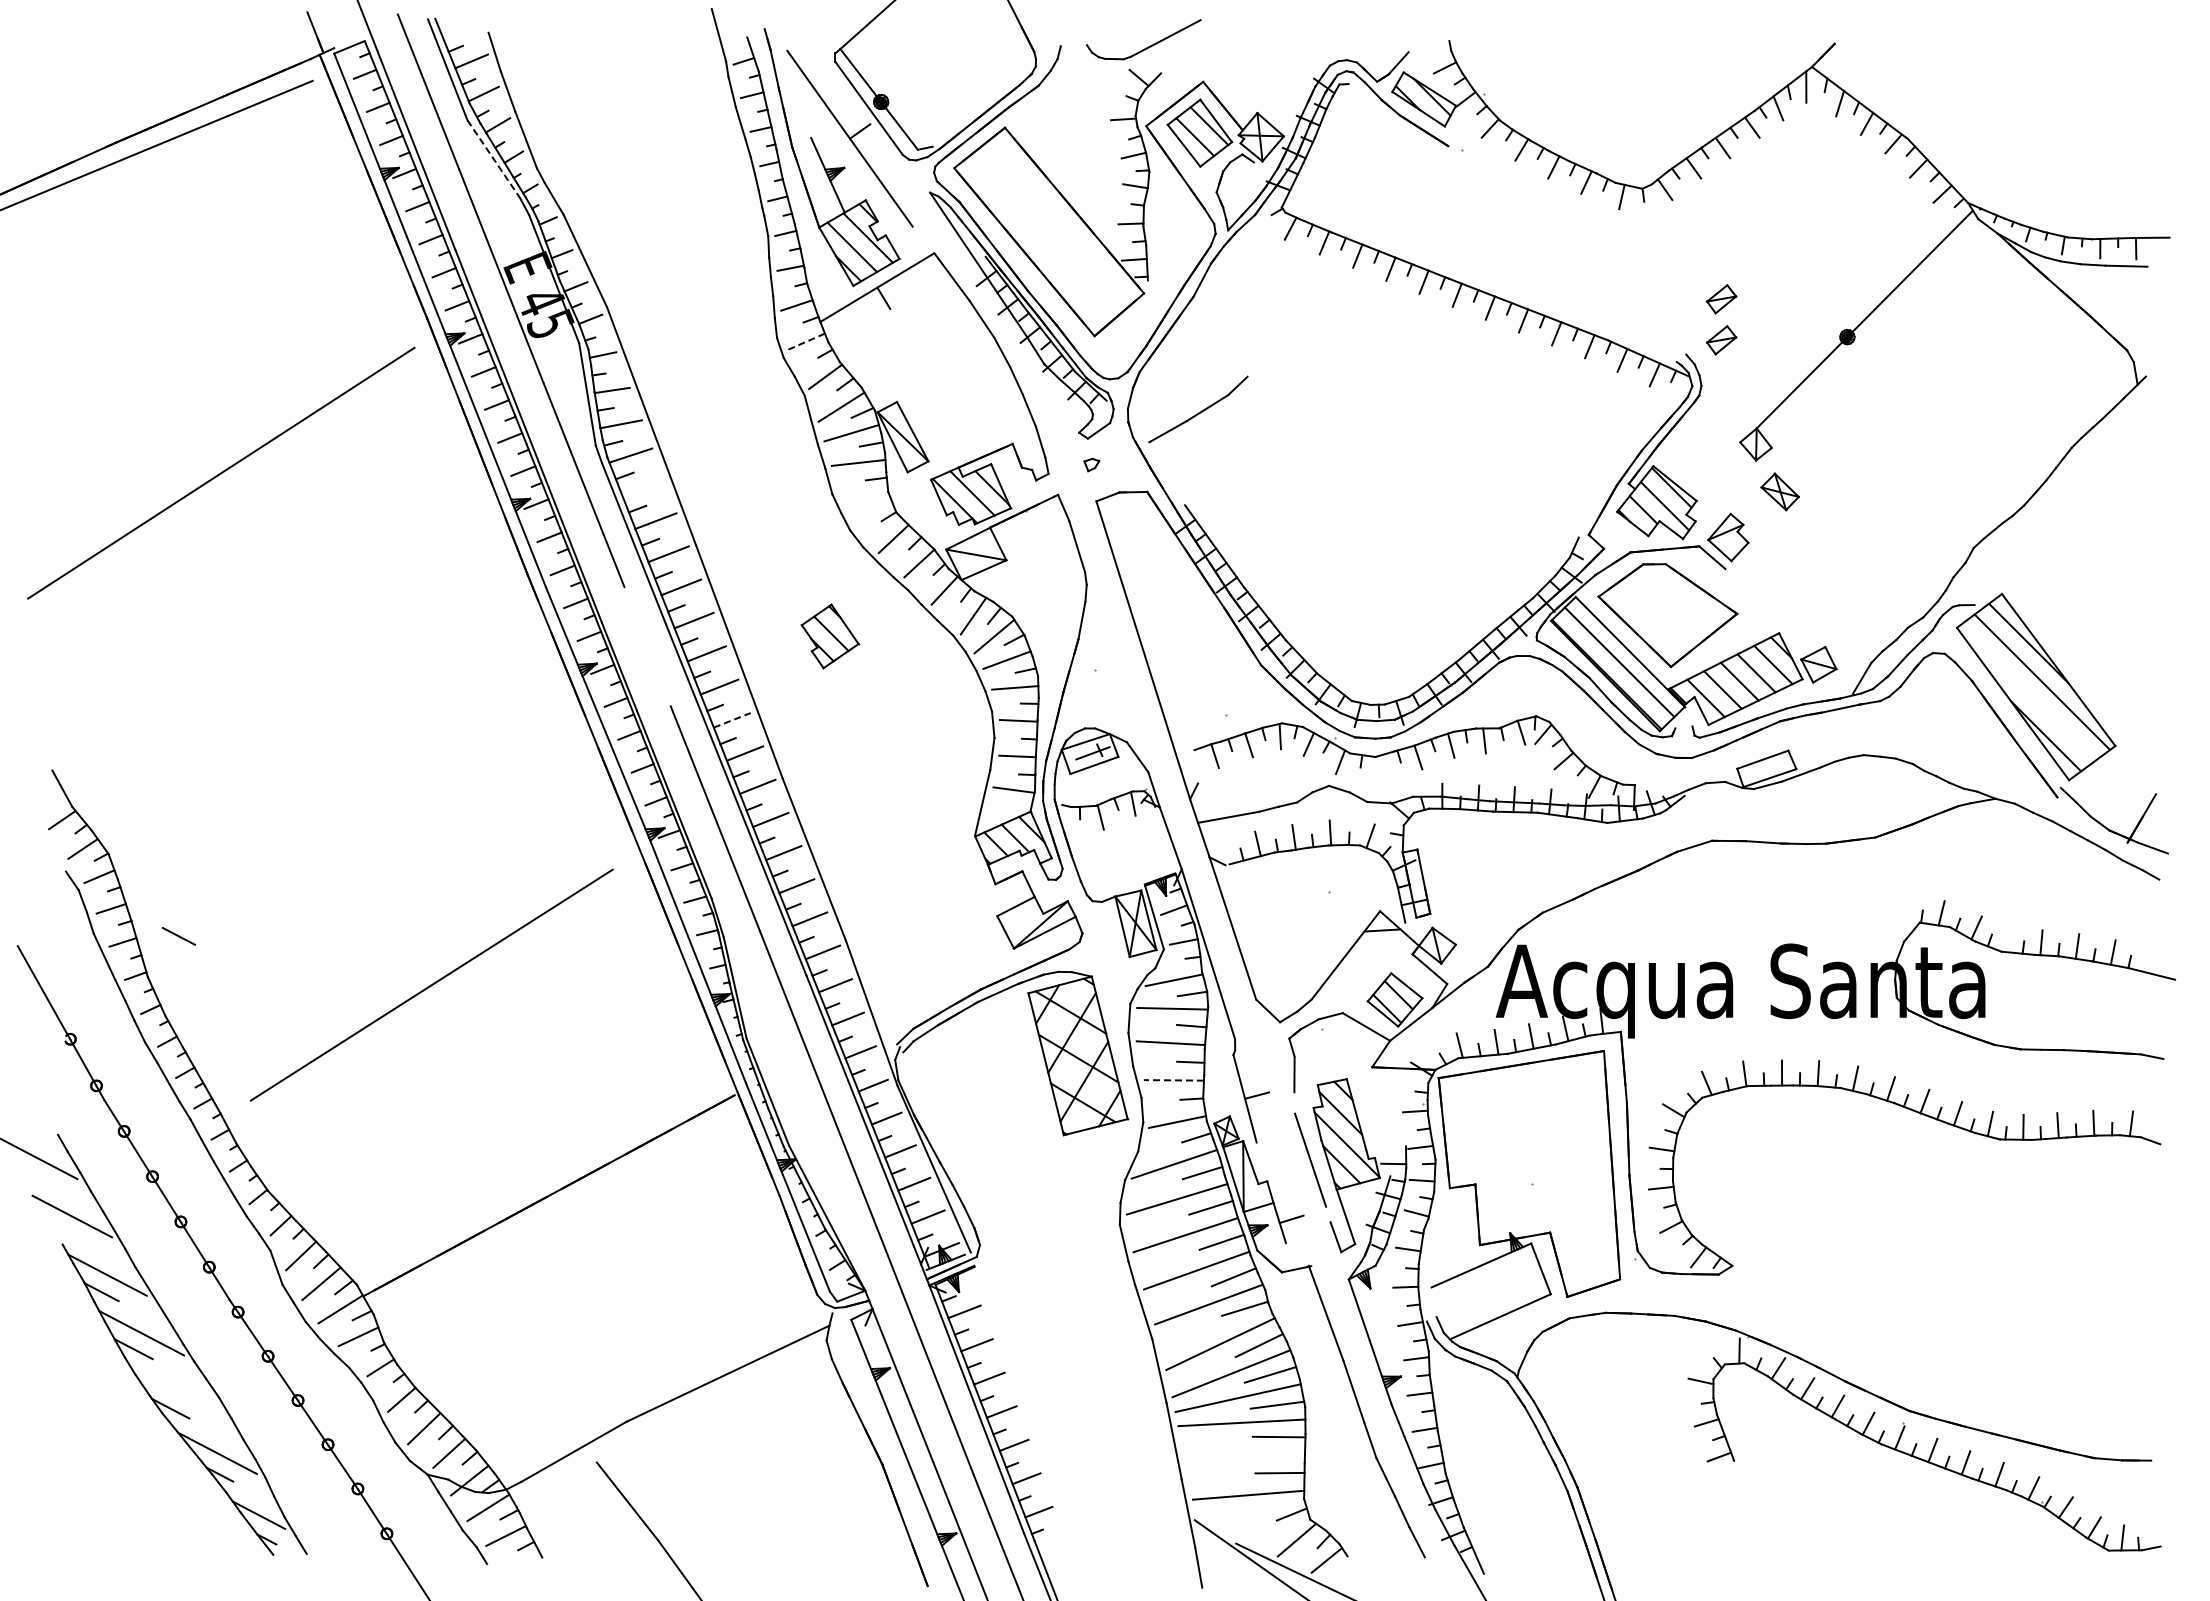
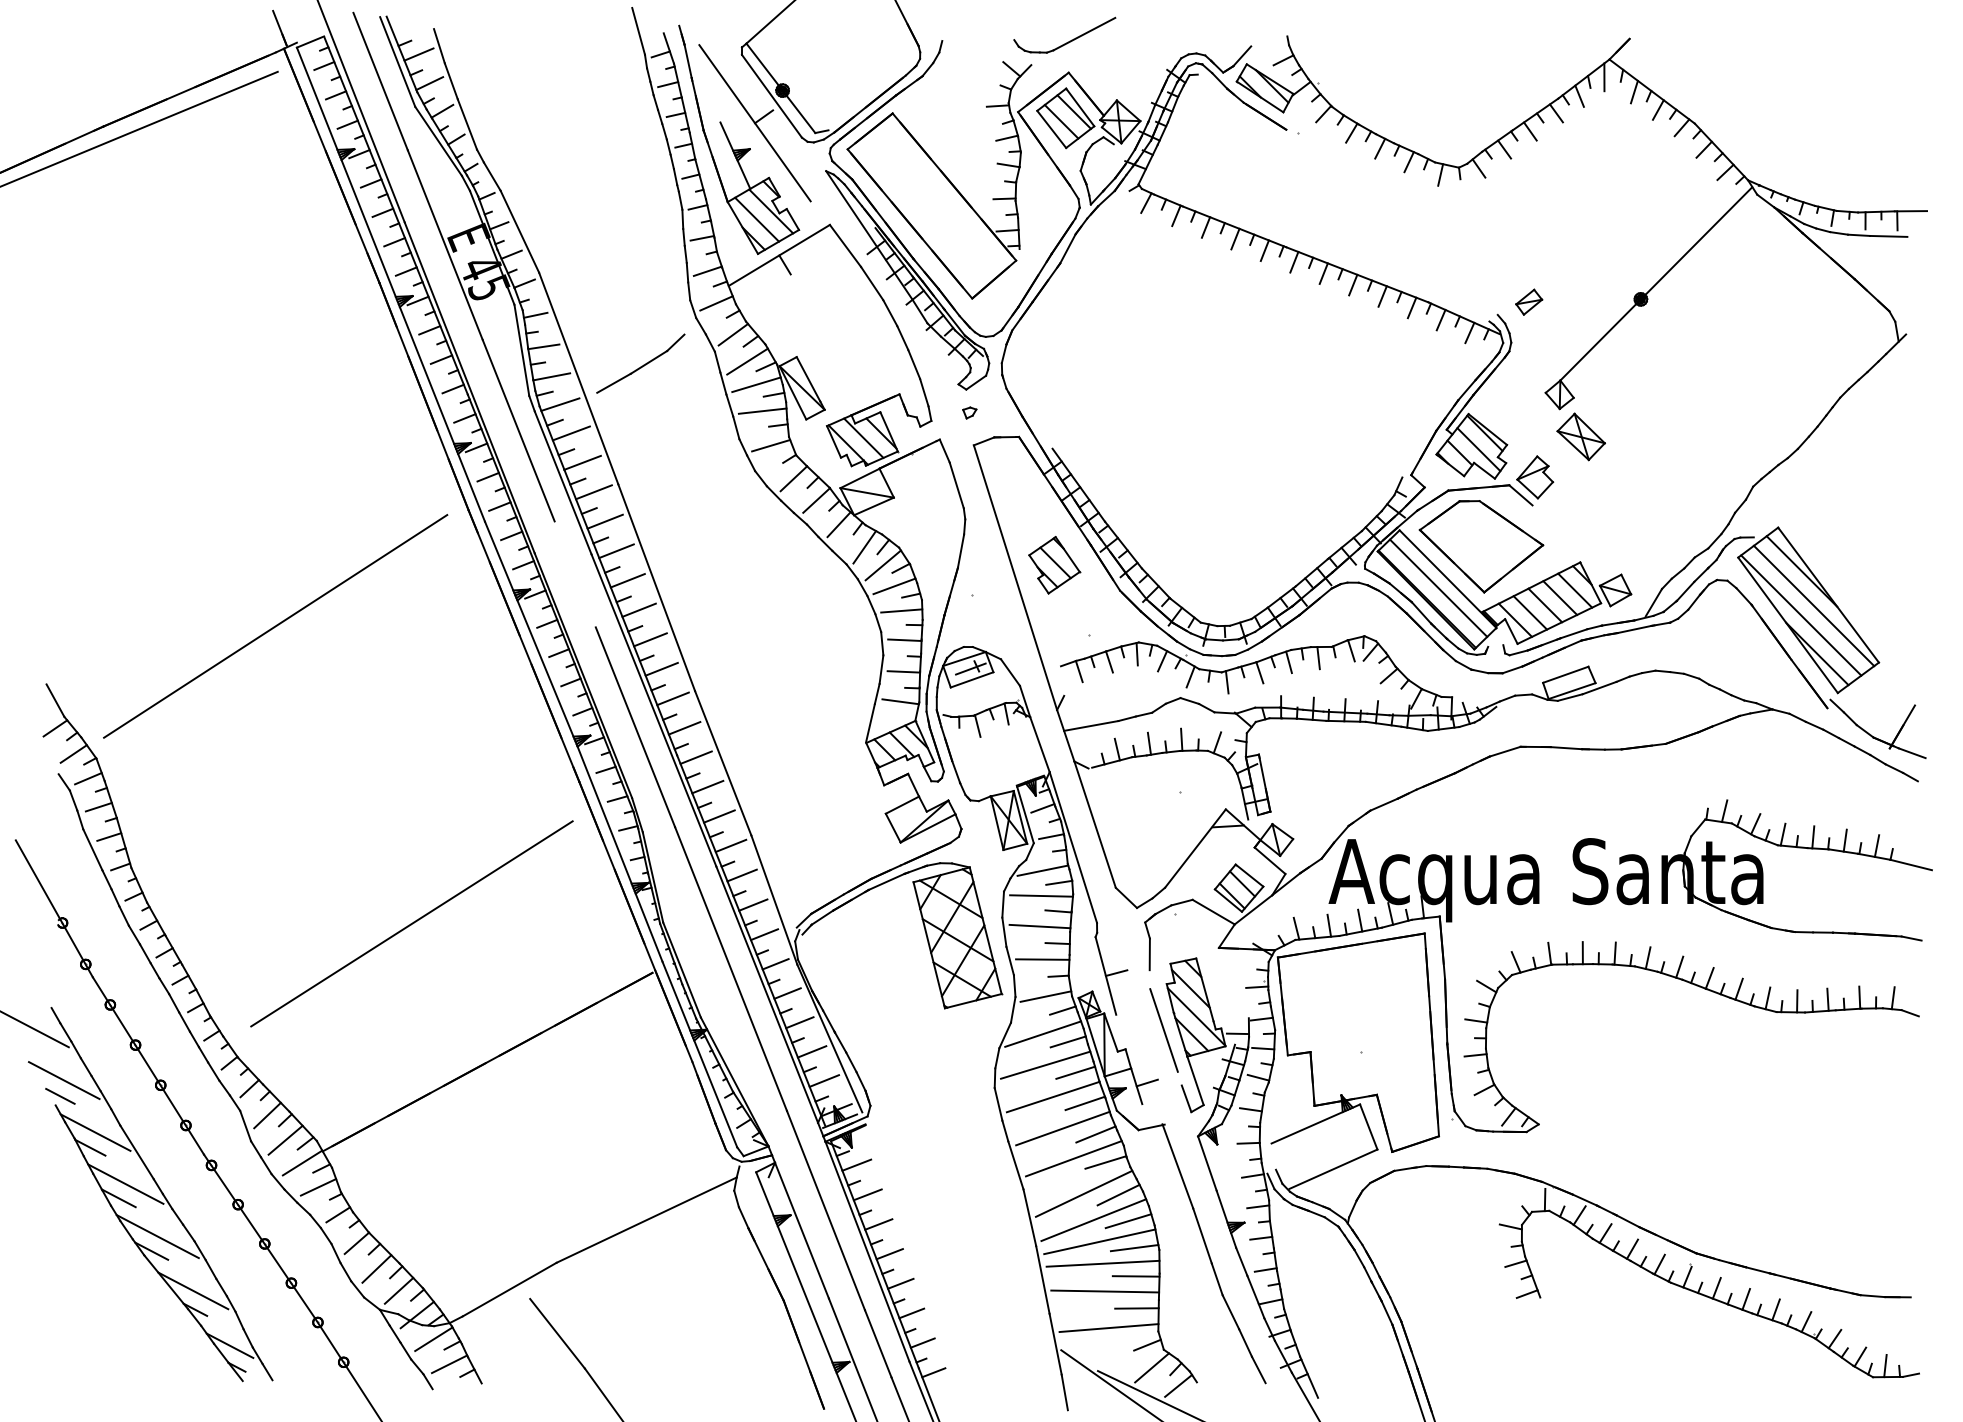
part: (1146, 47) -> (1067, 42), moved
line: (493, 159) -> (438, 141), dashed -> solid
part: (1721, 299) -> (1529, 266), removed
line: (806, 341) -> (716, 303), dashed -> solid
part: (1198, 409) -> (640, 363), moved
line: (221, 472) -> (275, 625), moved
line: (643, 487) -> (571, 432), added
part: (1779, 491) -> (1580, 436), size x1.43
line: (867, 501) -> (770, 445), added
part: (830, 636) -> (1054, 565), moved
line: (2027, 692) -> (1800, 615), added
line: (732, 720) -> (650, 639), dashed -> solid
line: (1381, 767) -> (1227, 681), added
line: (178, 936) -> (59, 1096), moved
line: (2007, 939) -> (1783, 834), added
line: (431, 984) -> (411, 923), moved
line: (1173, 1080) -> (1042, 959), dashed -> solid
line: (177, 1392) -> (157, 1236), added
line: (1243, 1454) -> (1104, 1291), added
line: (1051, 1545) -> (933, 1372), added

